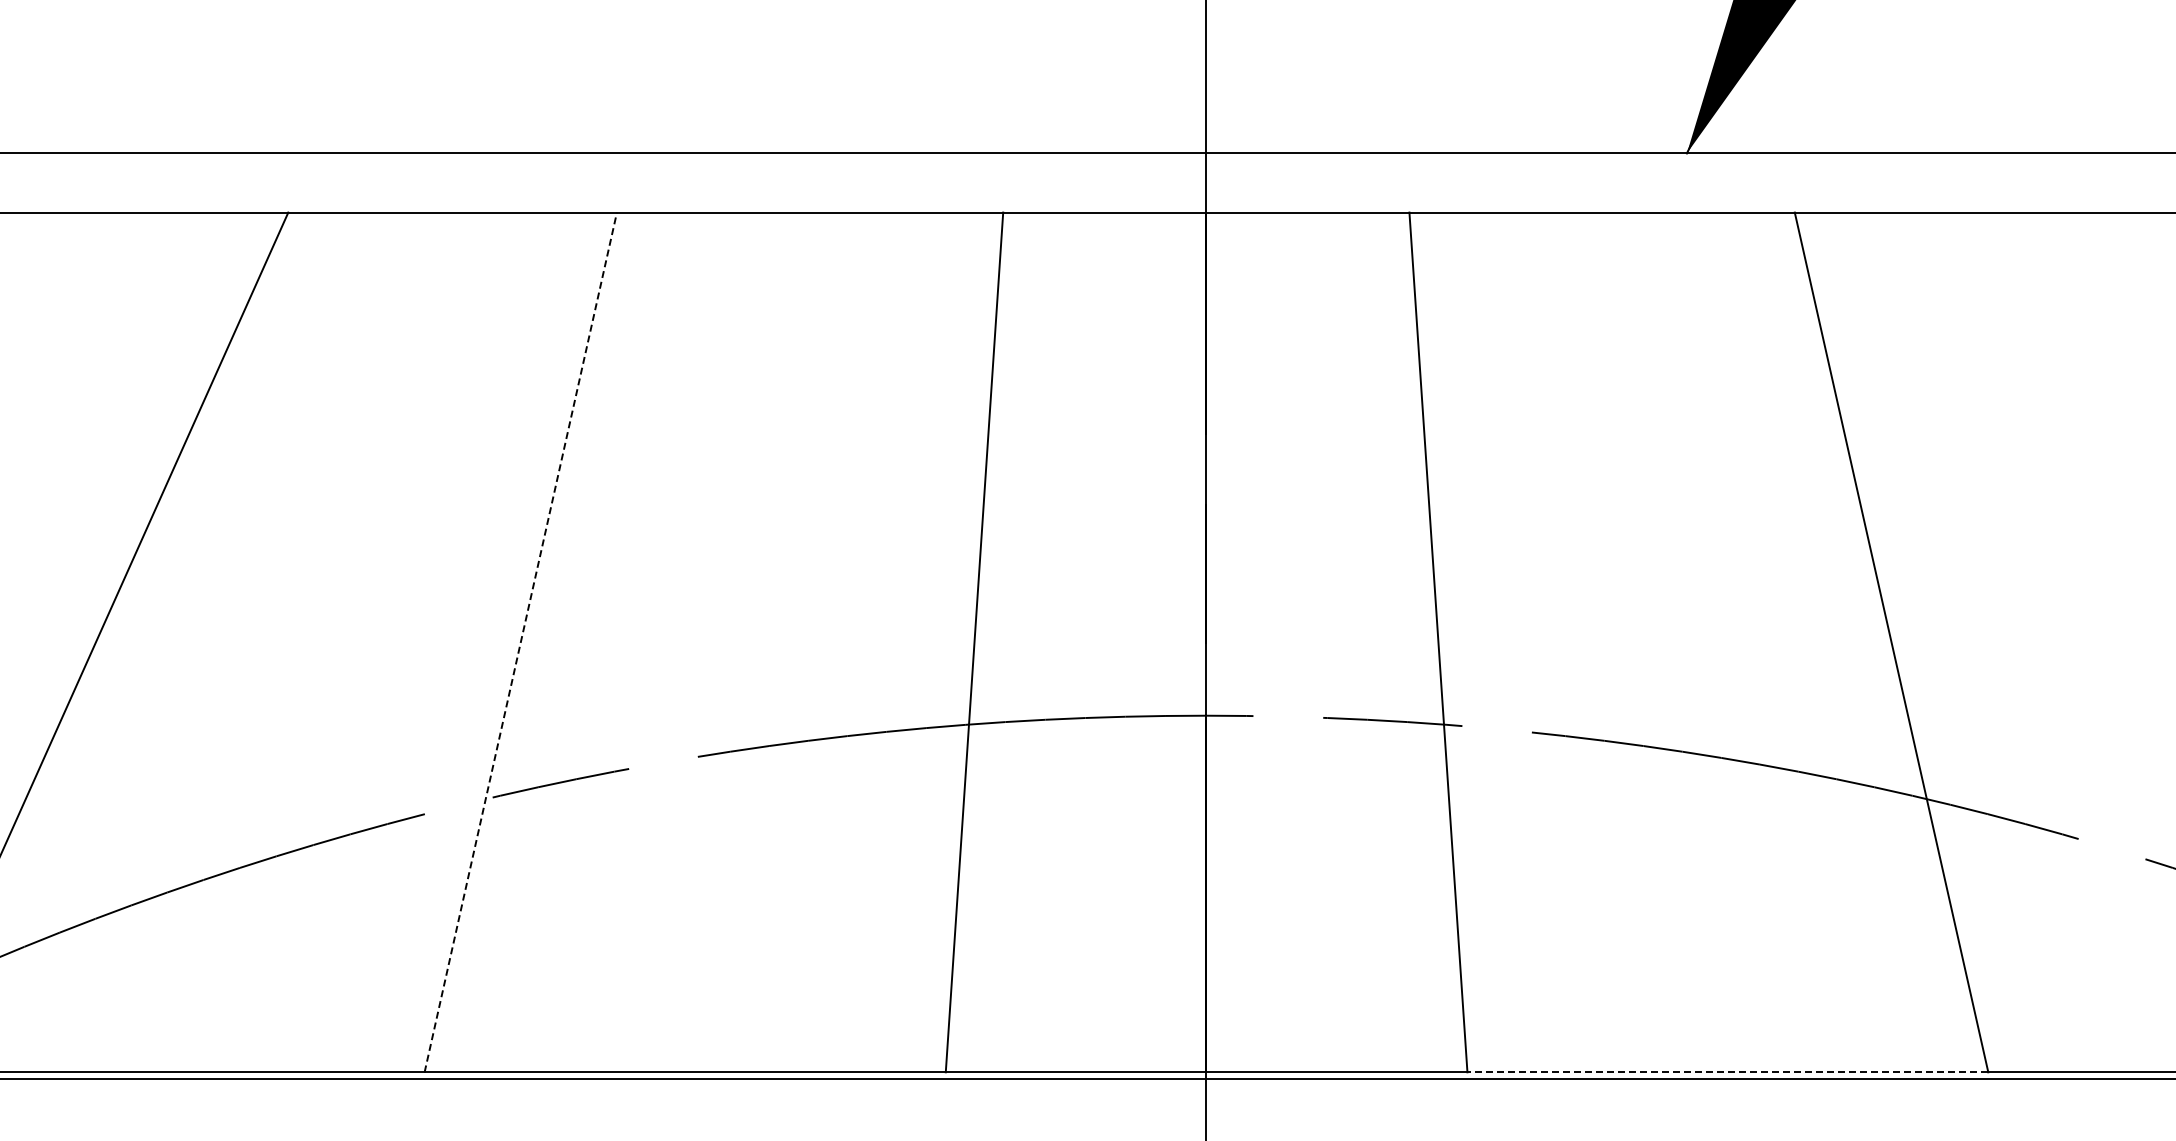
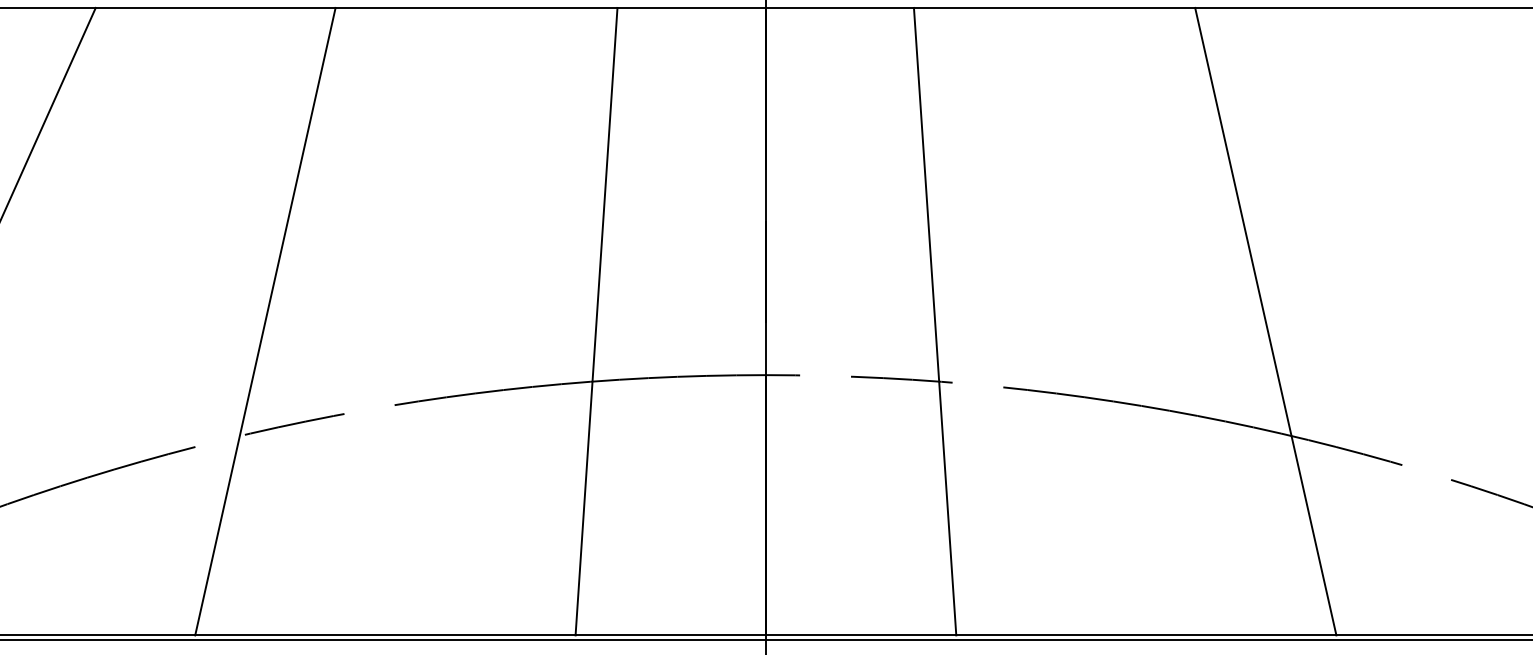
line: (520, 641) -> (265, 320), dashed -> solid
line: (1727, 1072) -> (1146, 635), dashed -> solid

